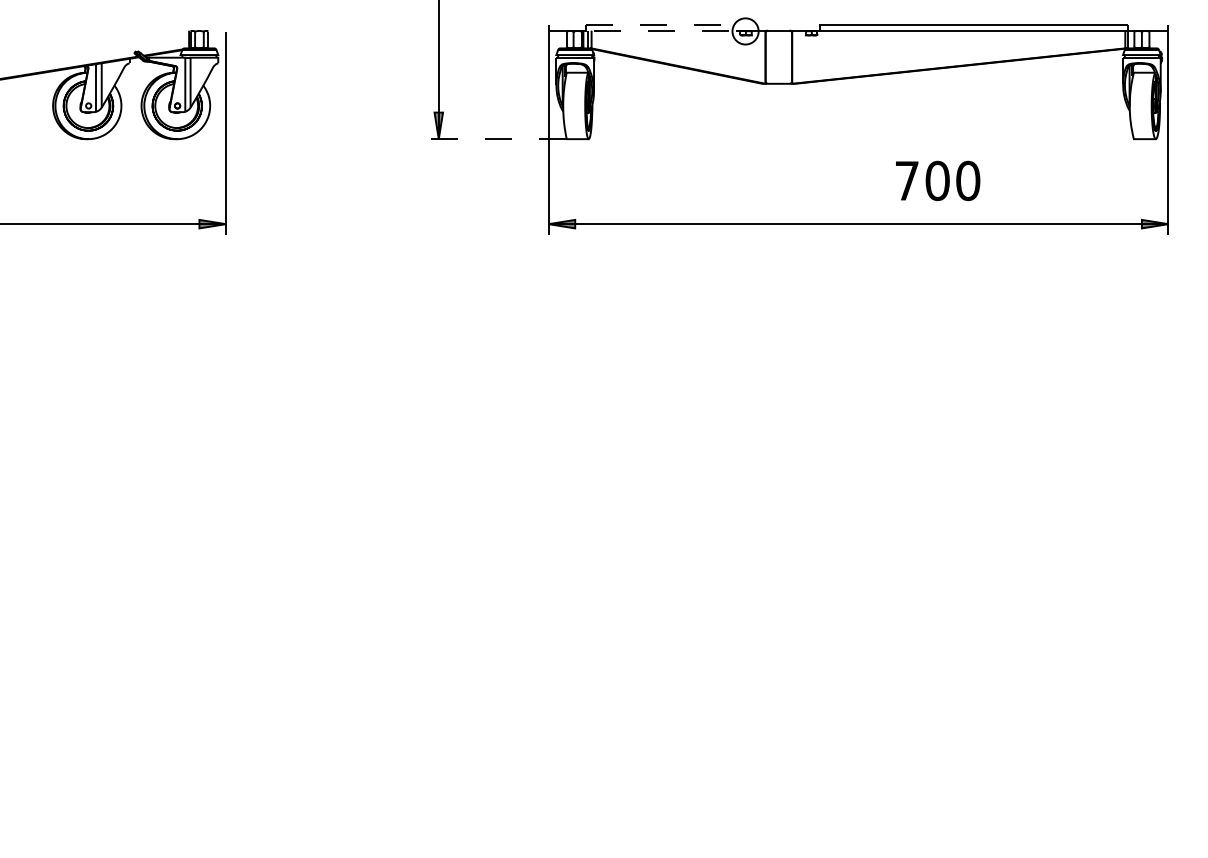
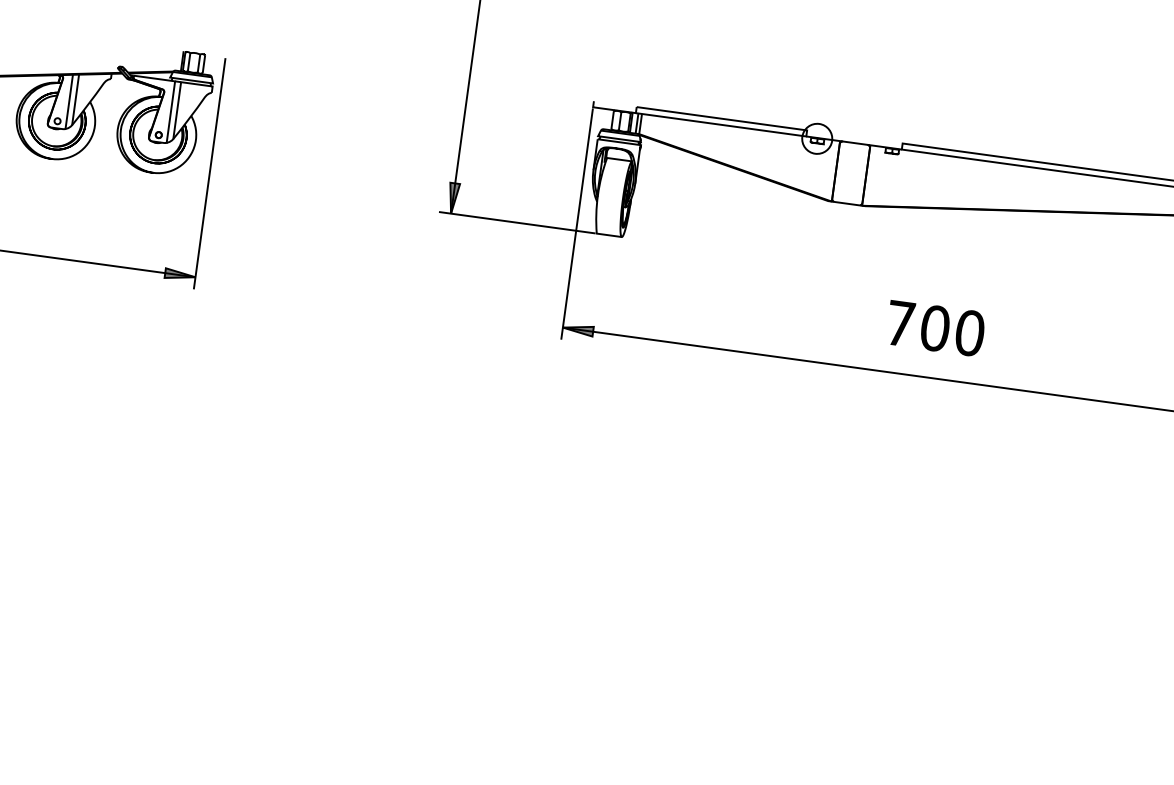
line: (735, 28) -> (806, 133), dashed -> solid
line: (496, 139) -> (516, 223), dashed -> solid
text: (938, 180) -> (936, 328), moved

